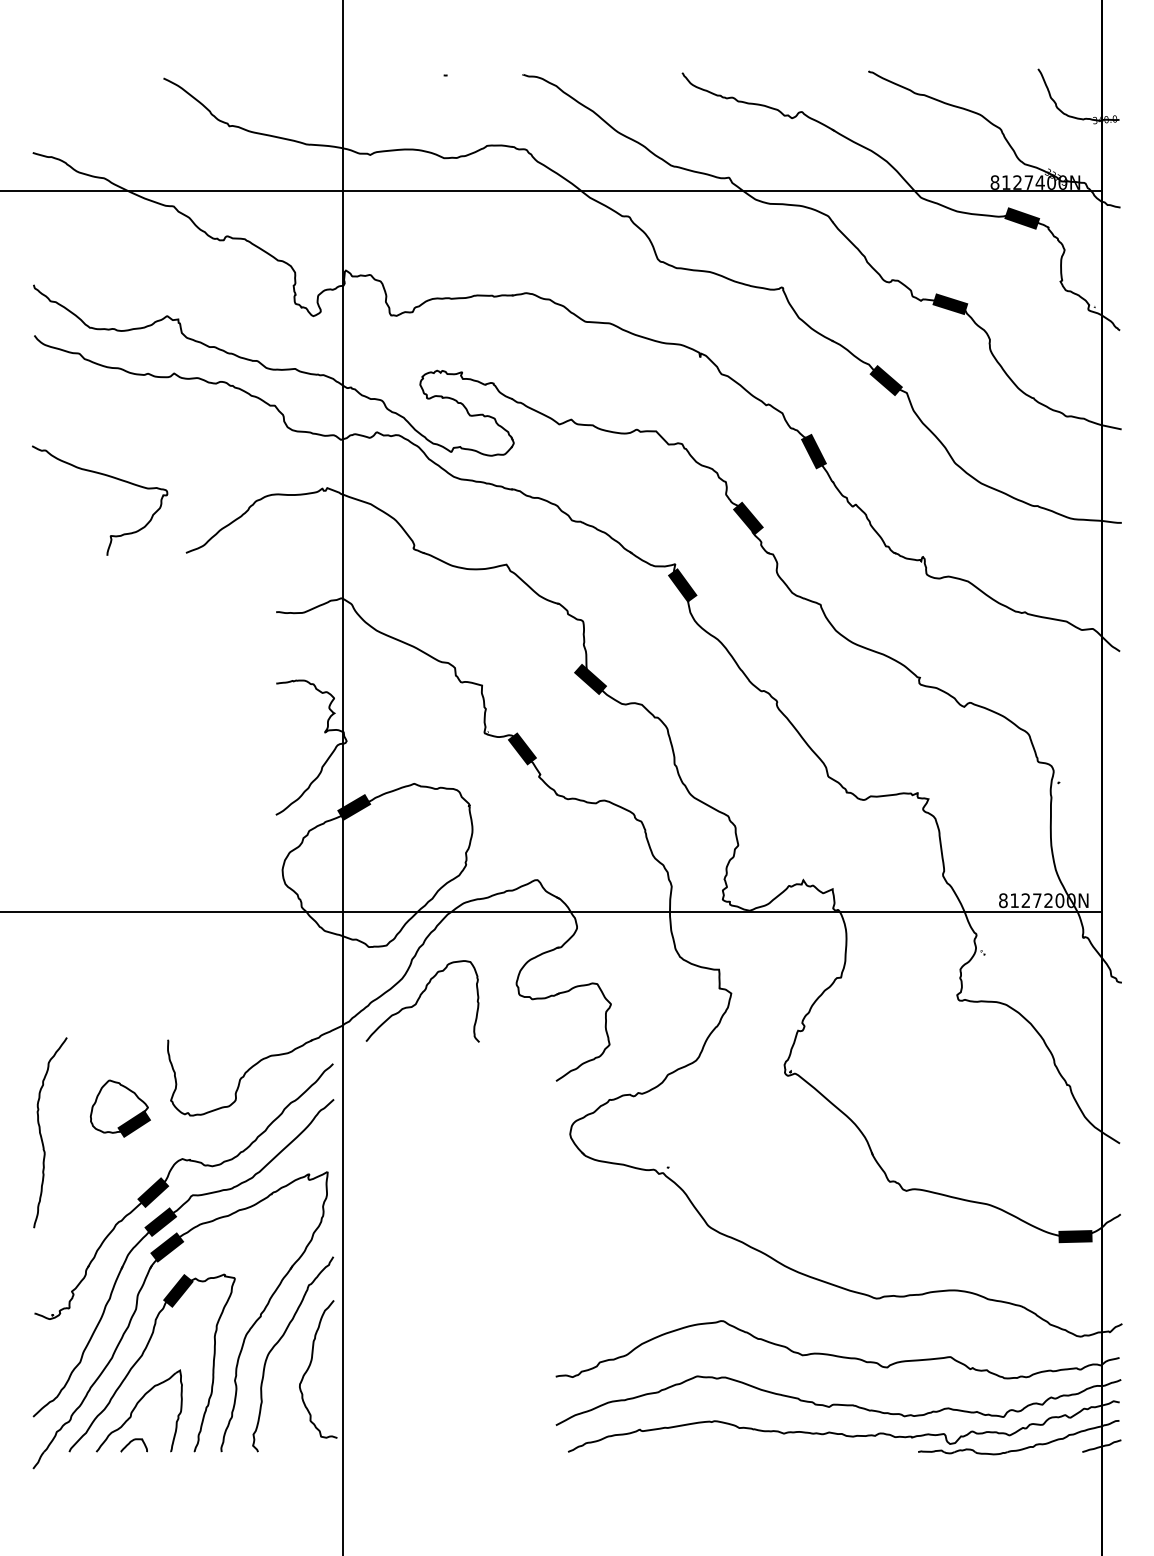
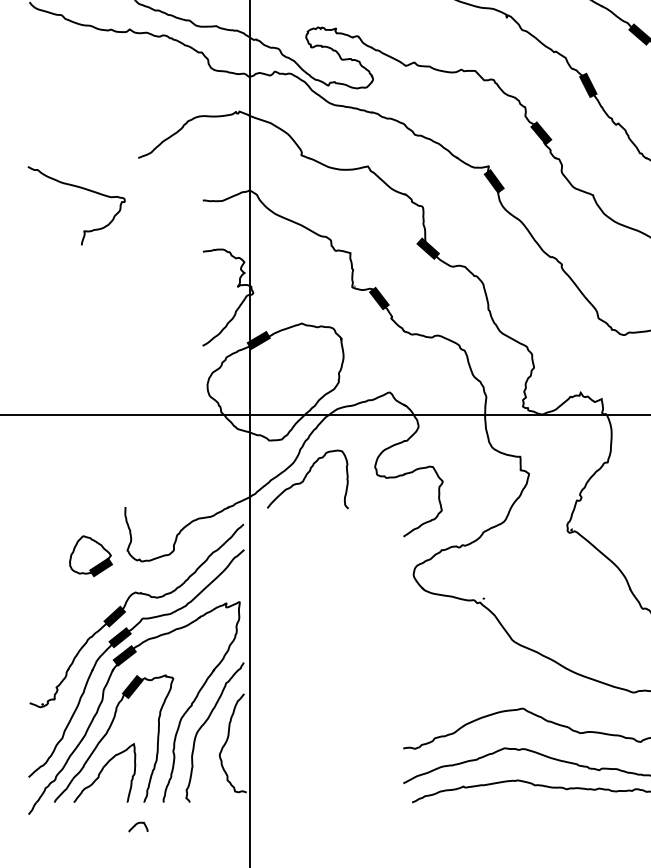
curve: (109, 477) -> (83, 189), moved
curve: (41, 1133) -> (34, 574), removed
curve: (131, 1442) -> (136, 825), moved

